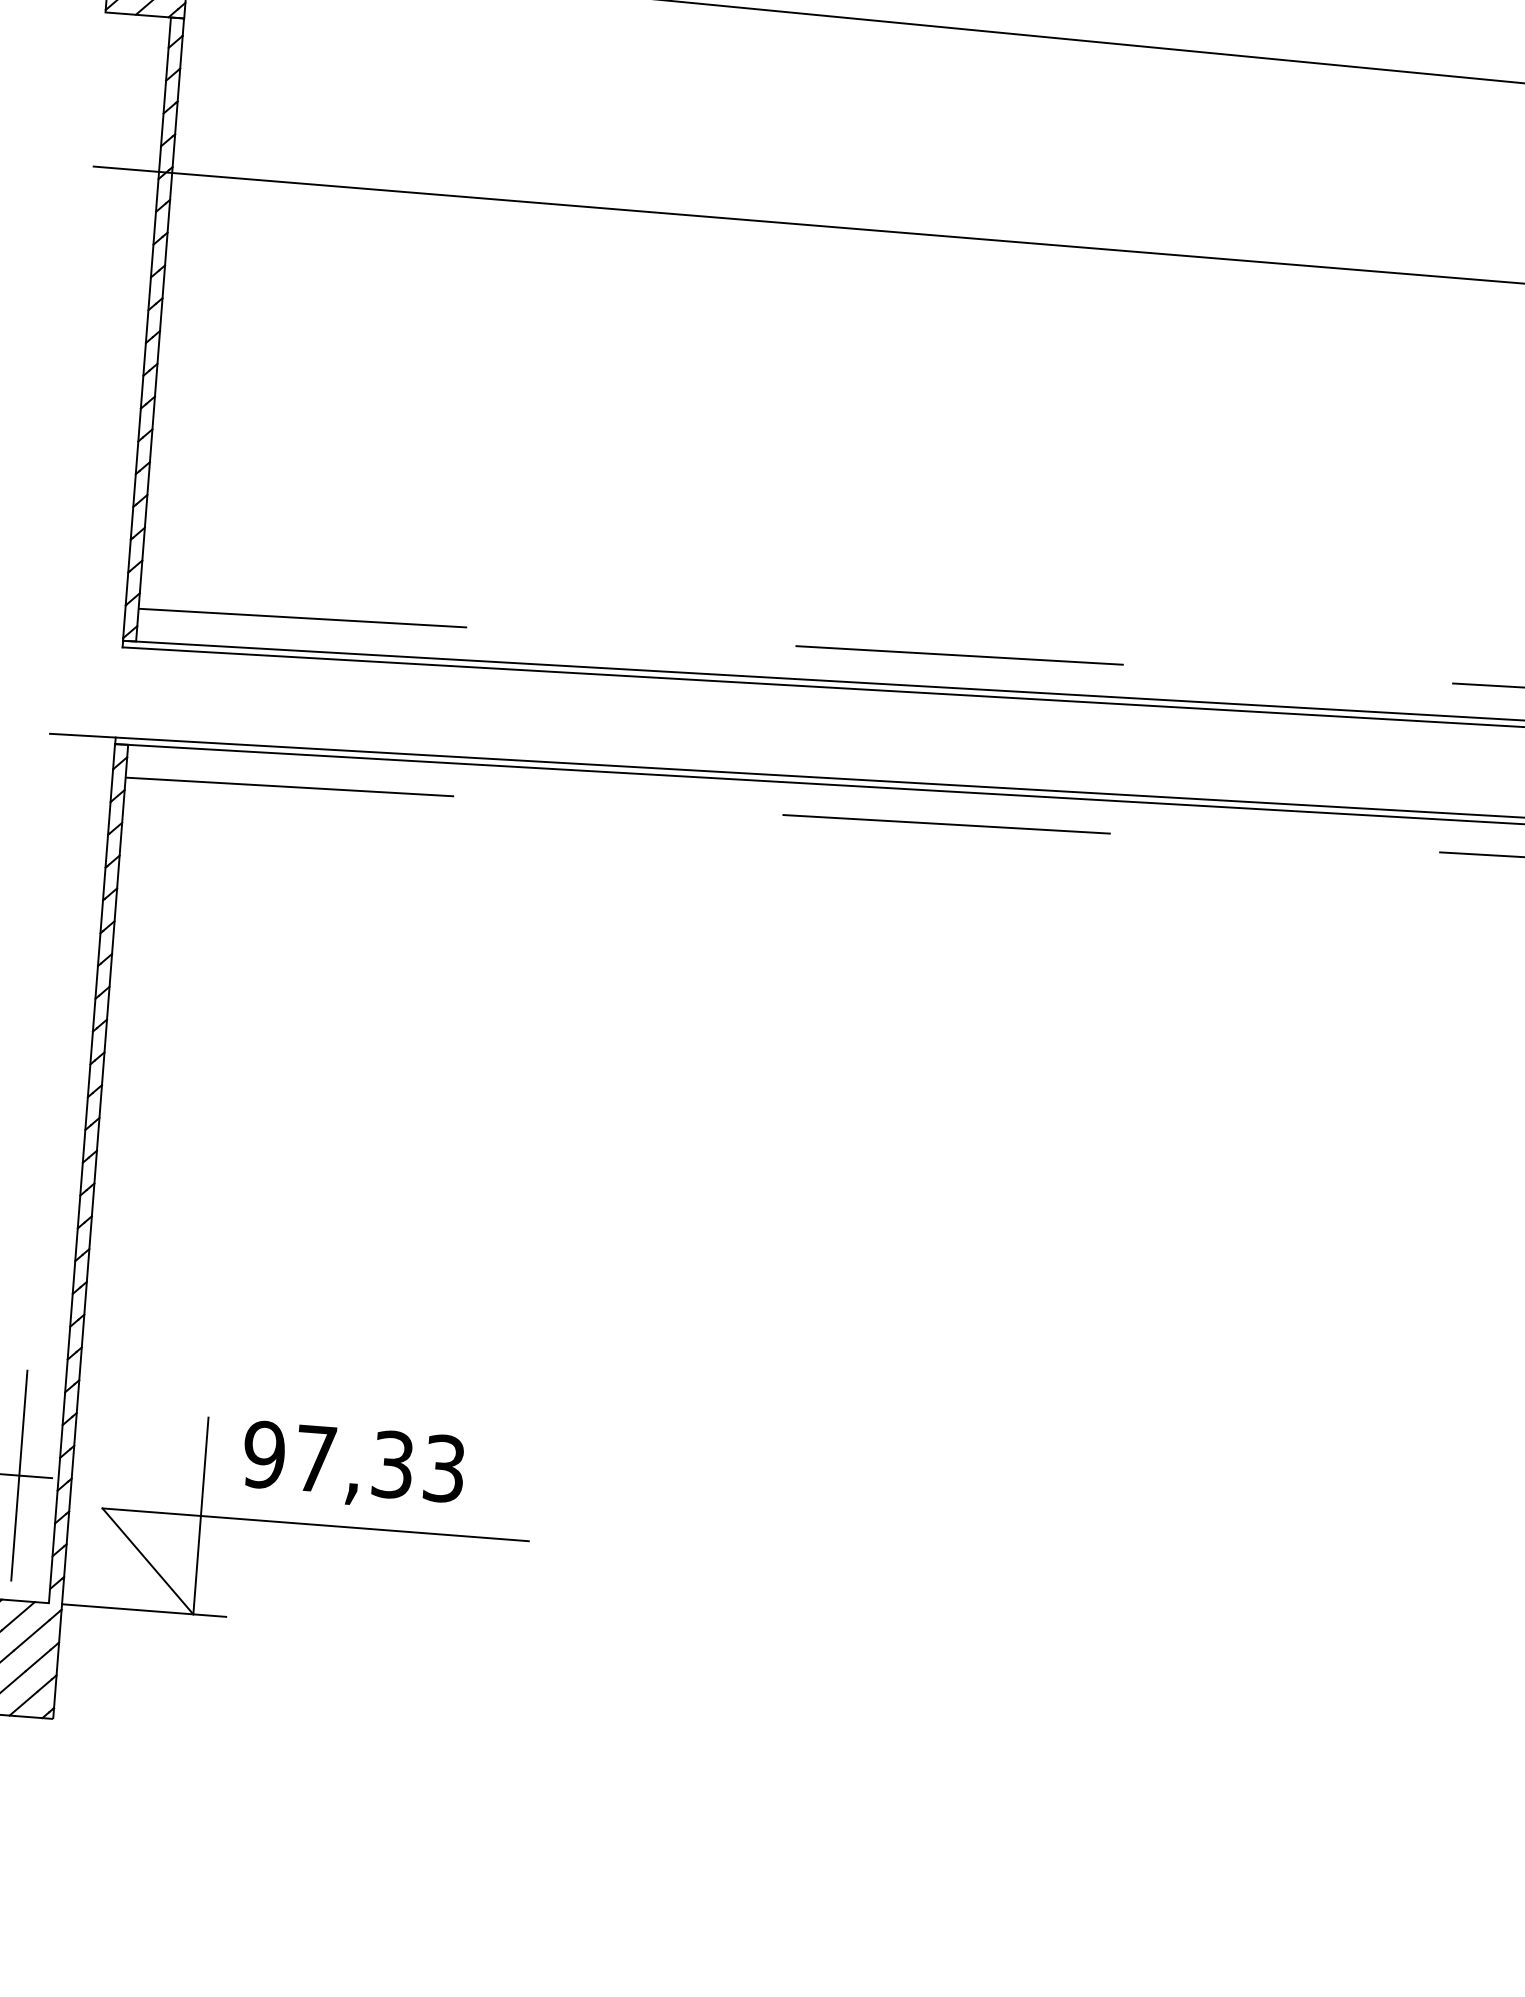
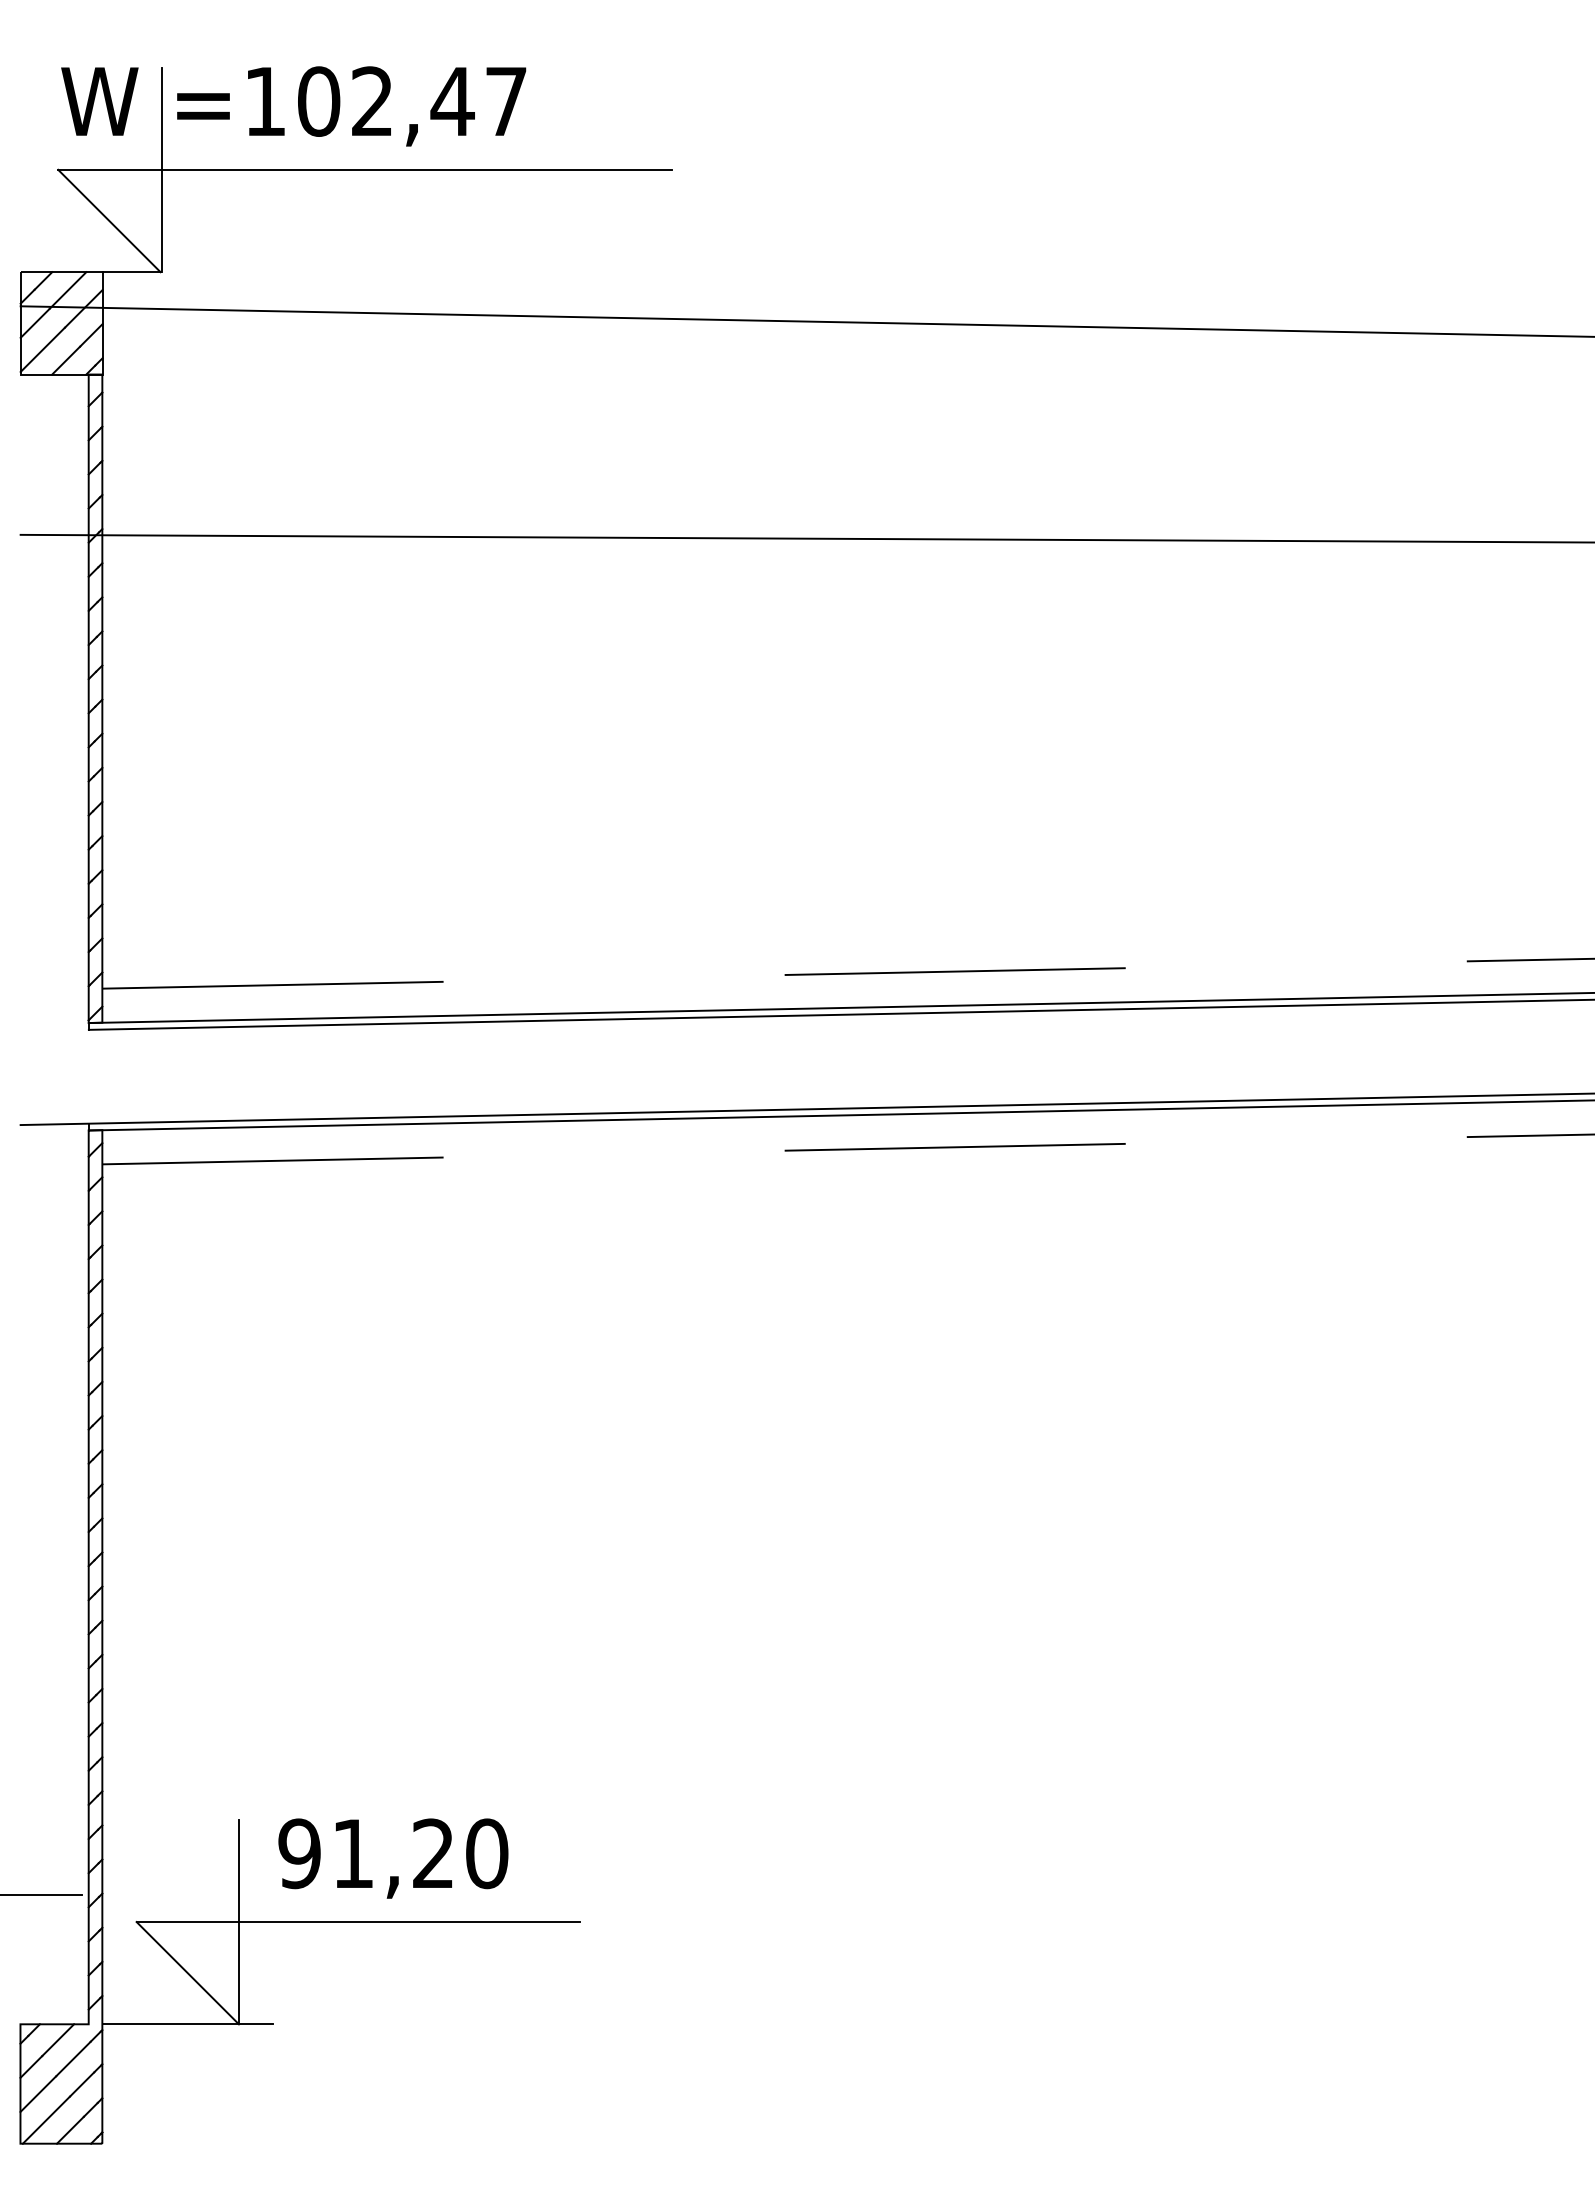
text: (380, 1463) -> (420, 1853), 97,33 -> 91,20
line: (18, 1475) -> (47, 1894), removed

